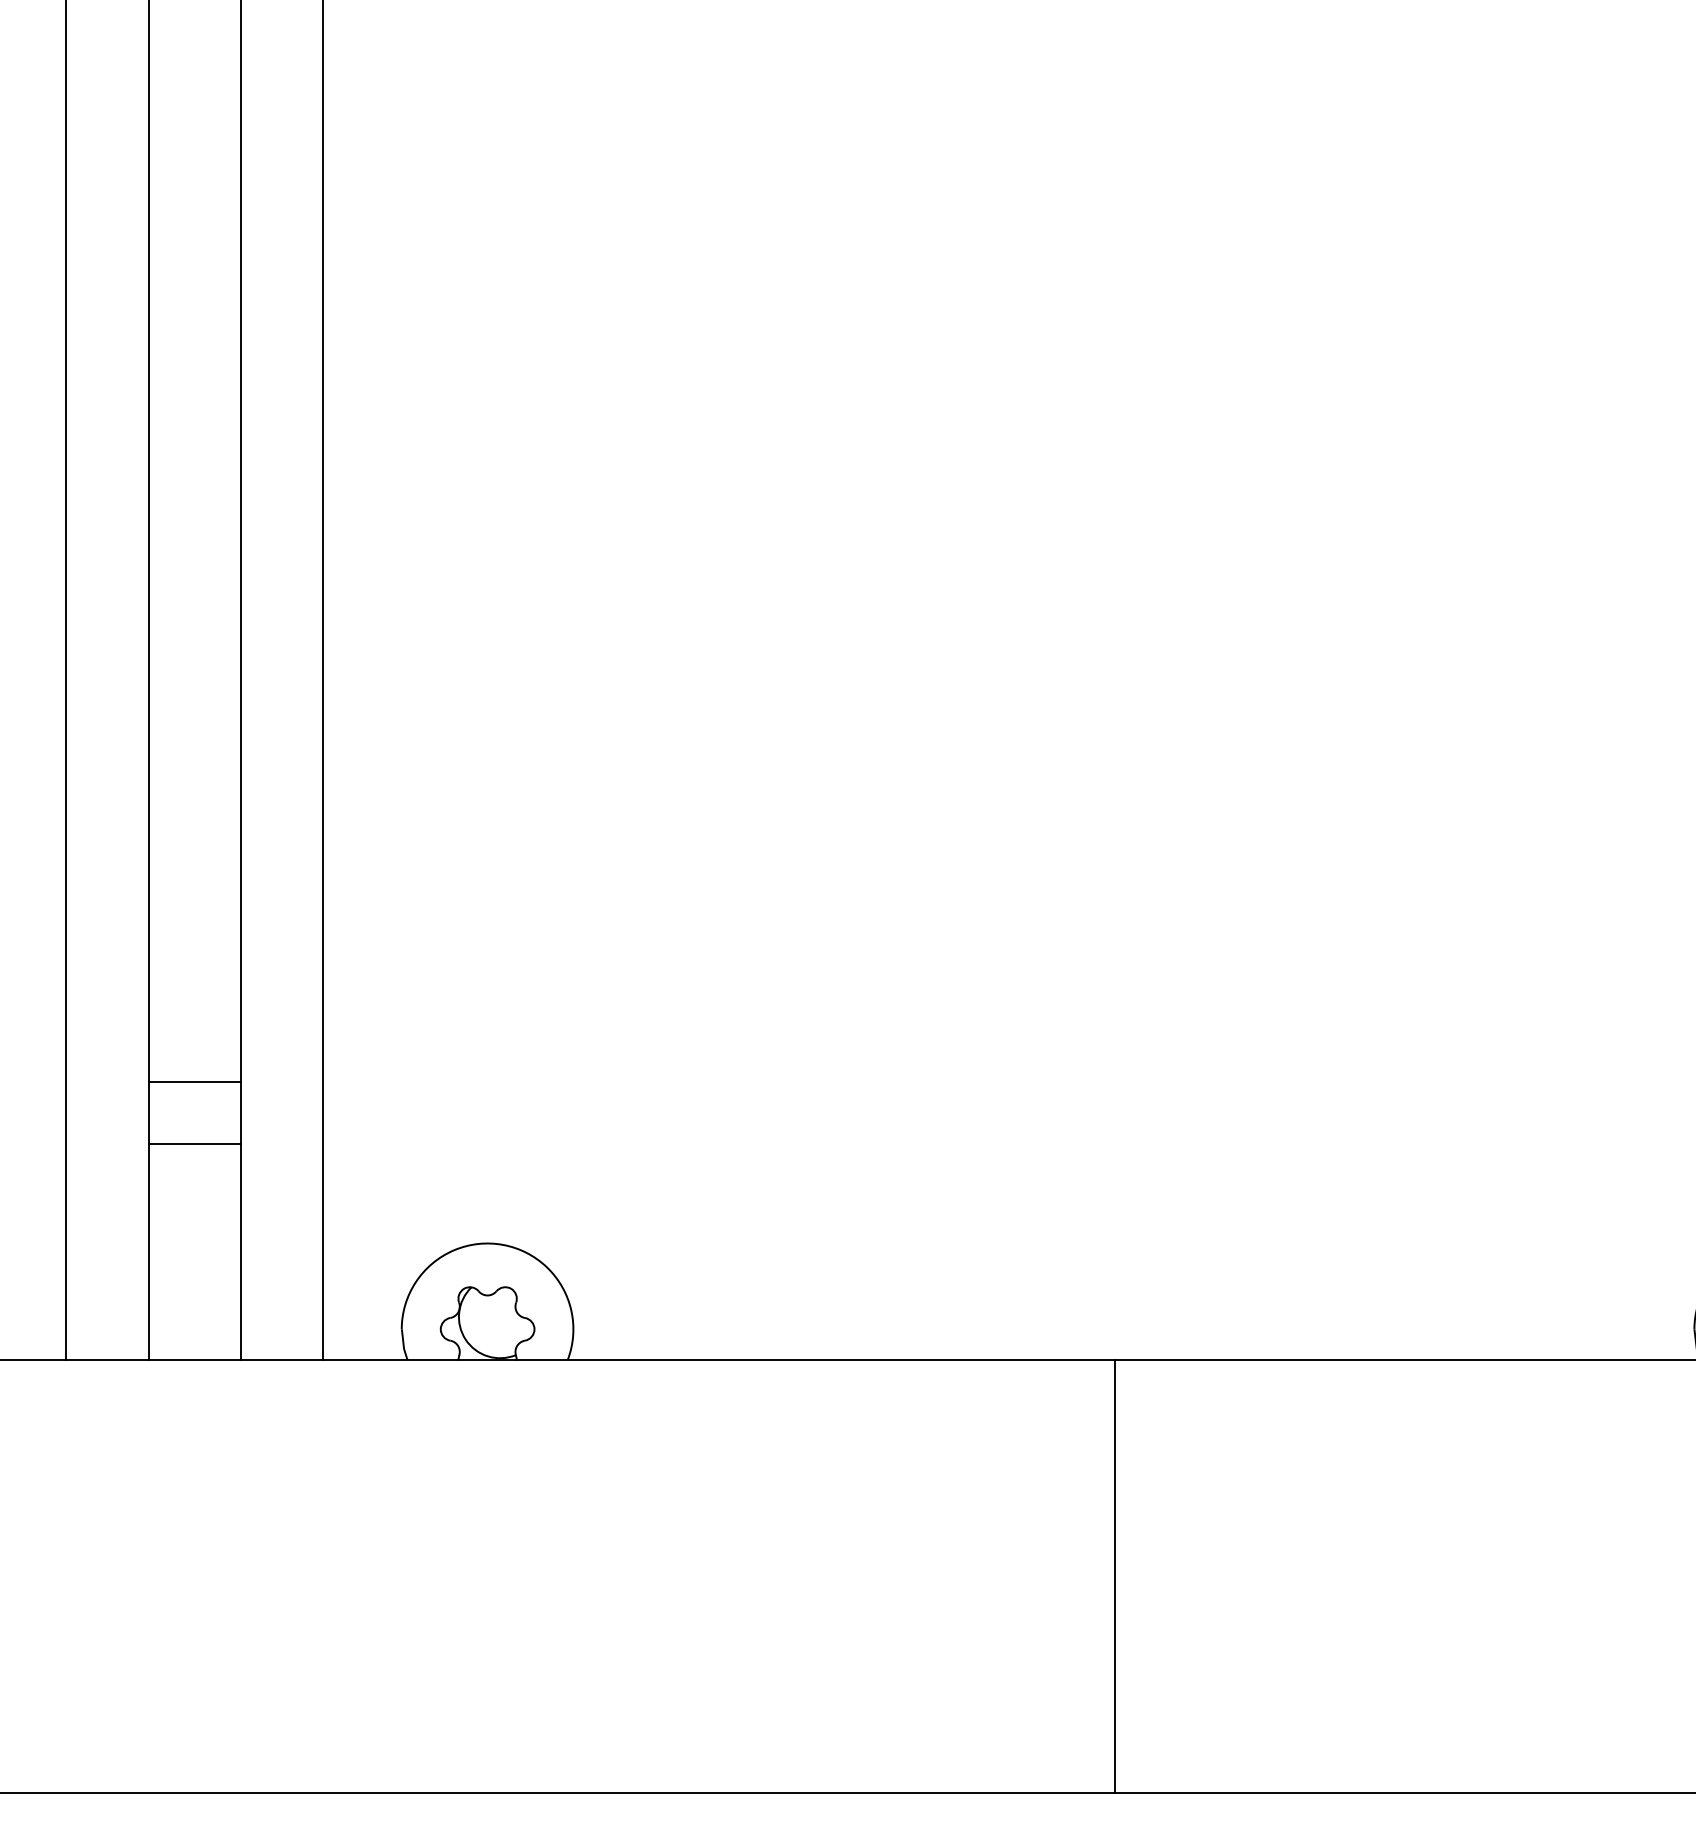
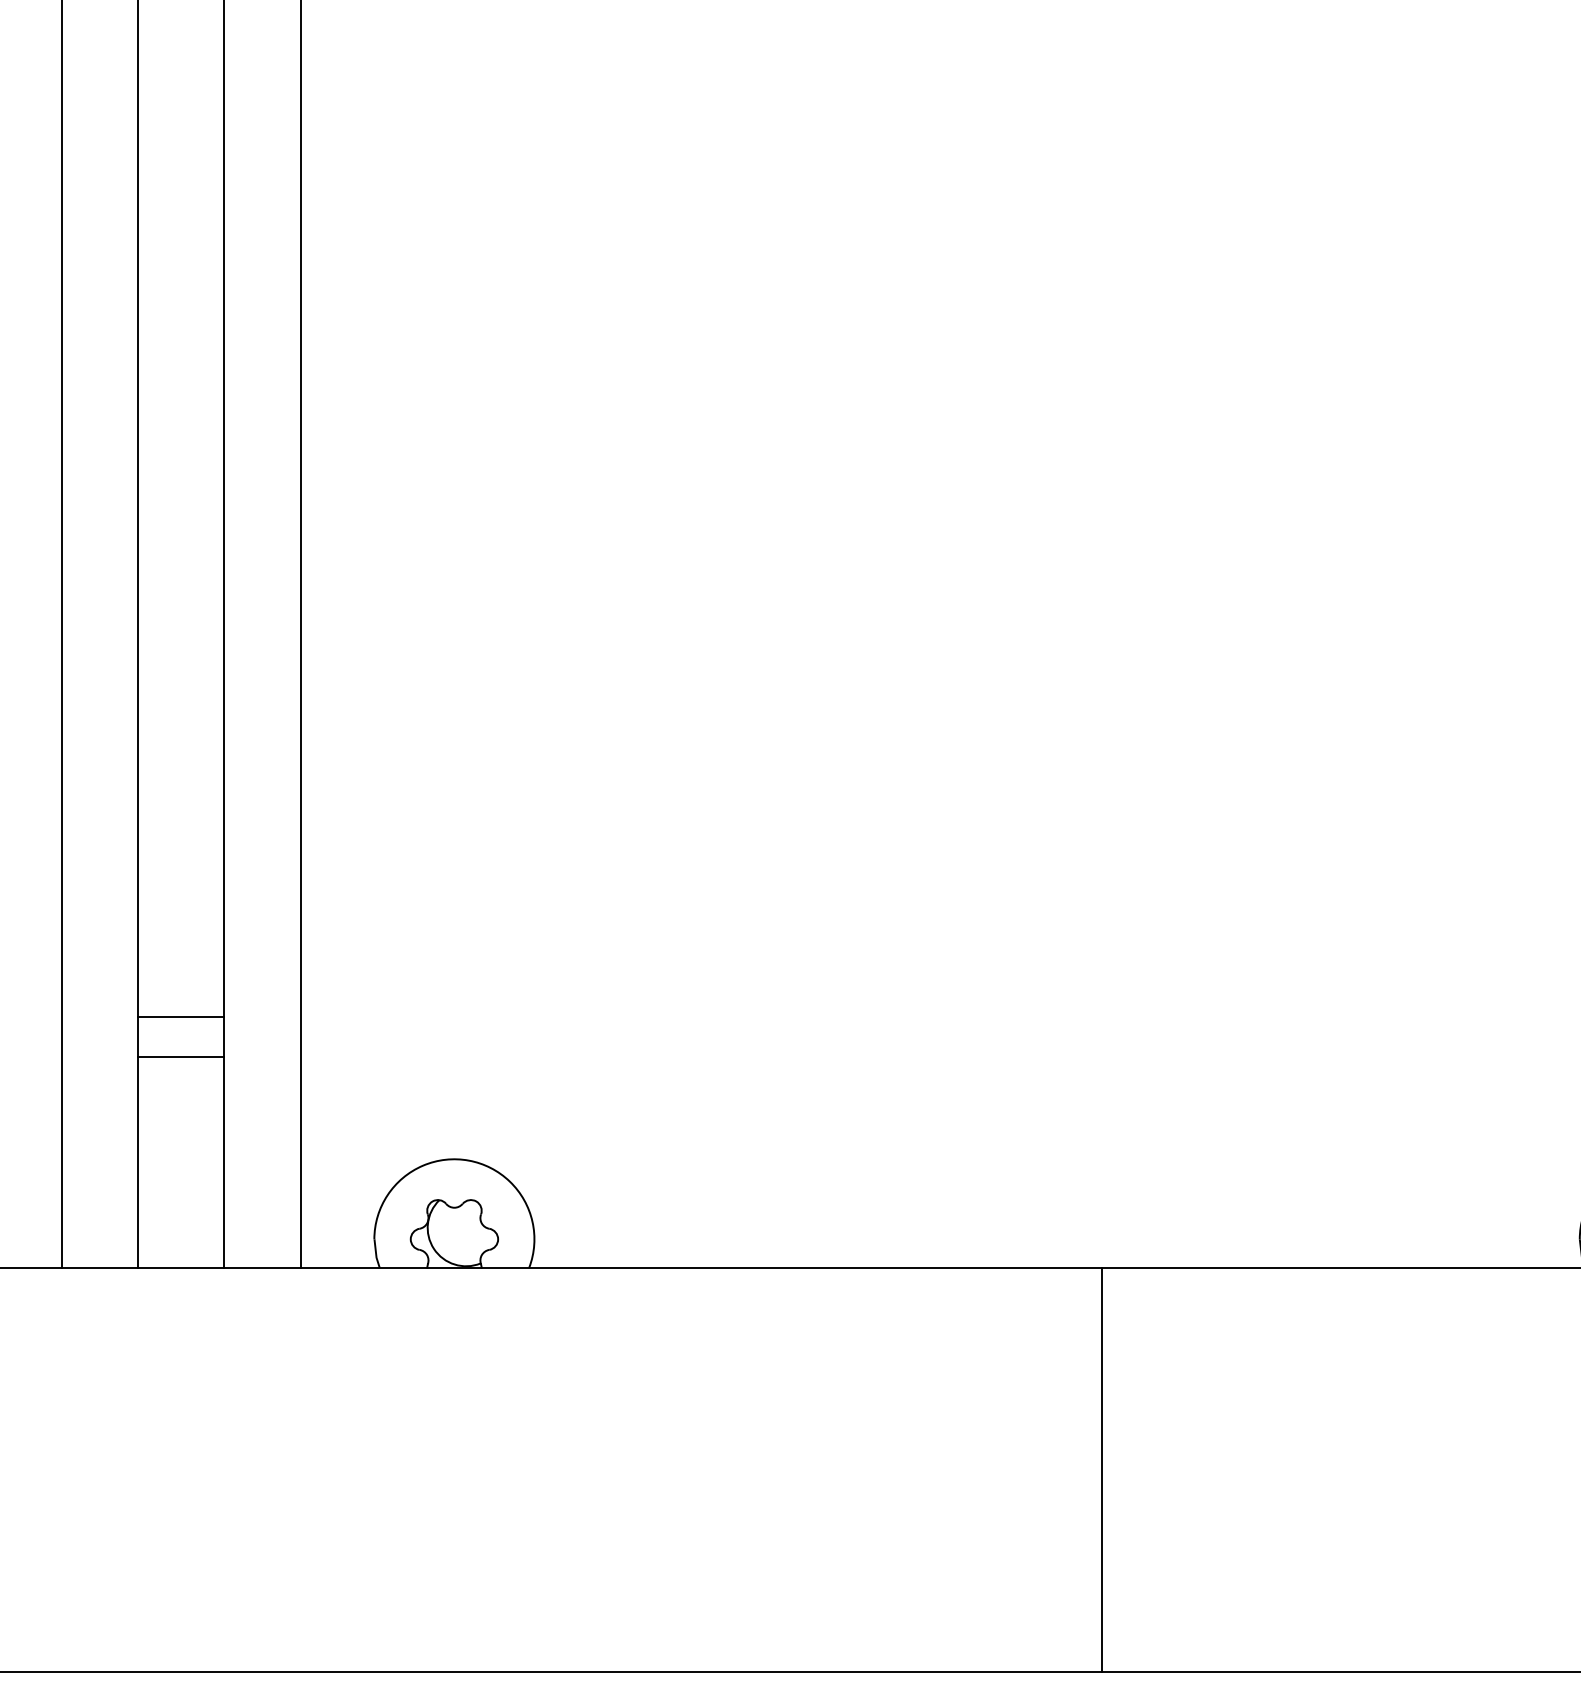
line: (194, 1082) -> (181, 1056), moved
line: (194, 1144) -> (181, 1017), moved
line: (1114, 1575) -> (1101, 1468), moved

